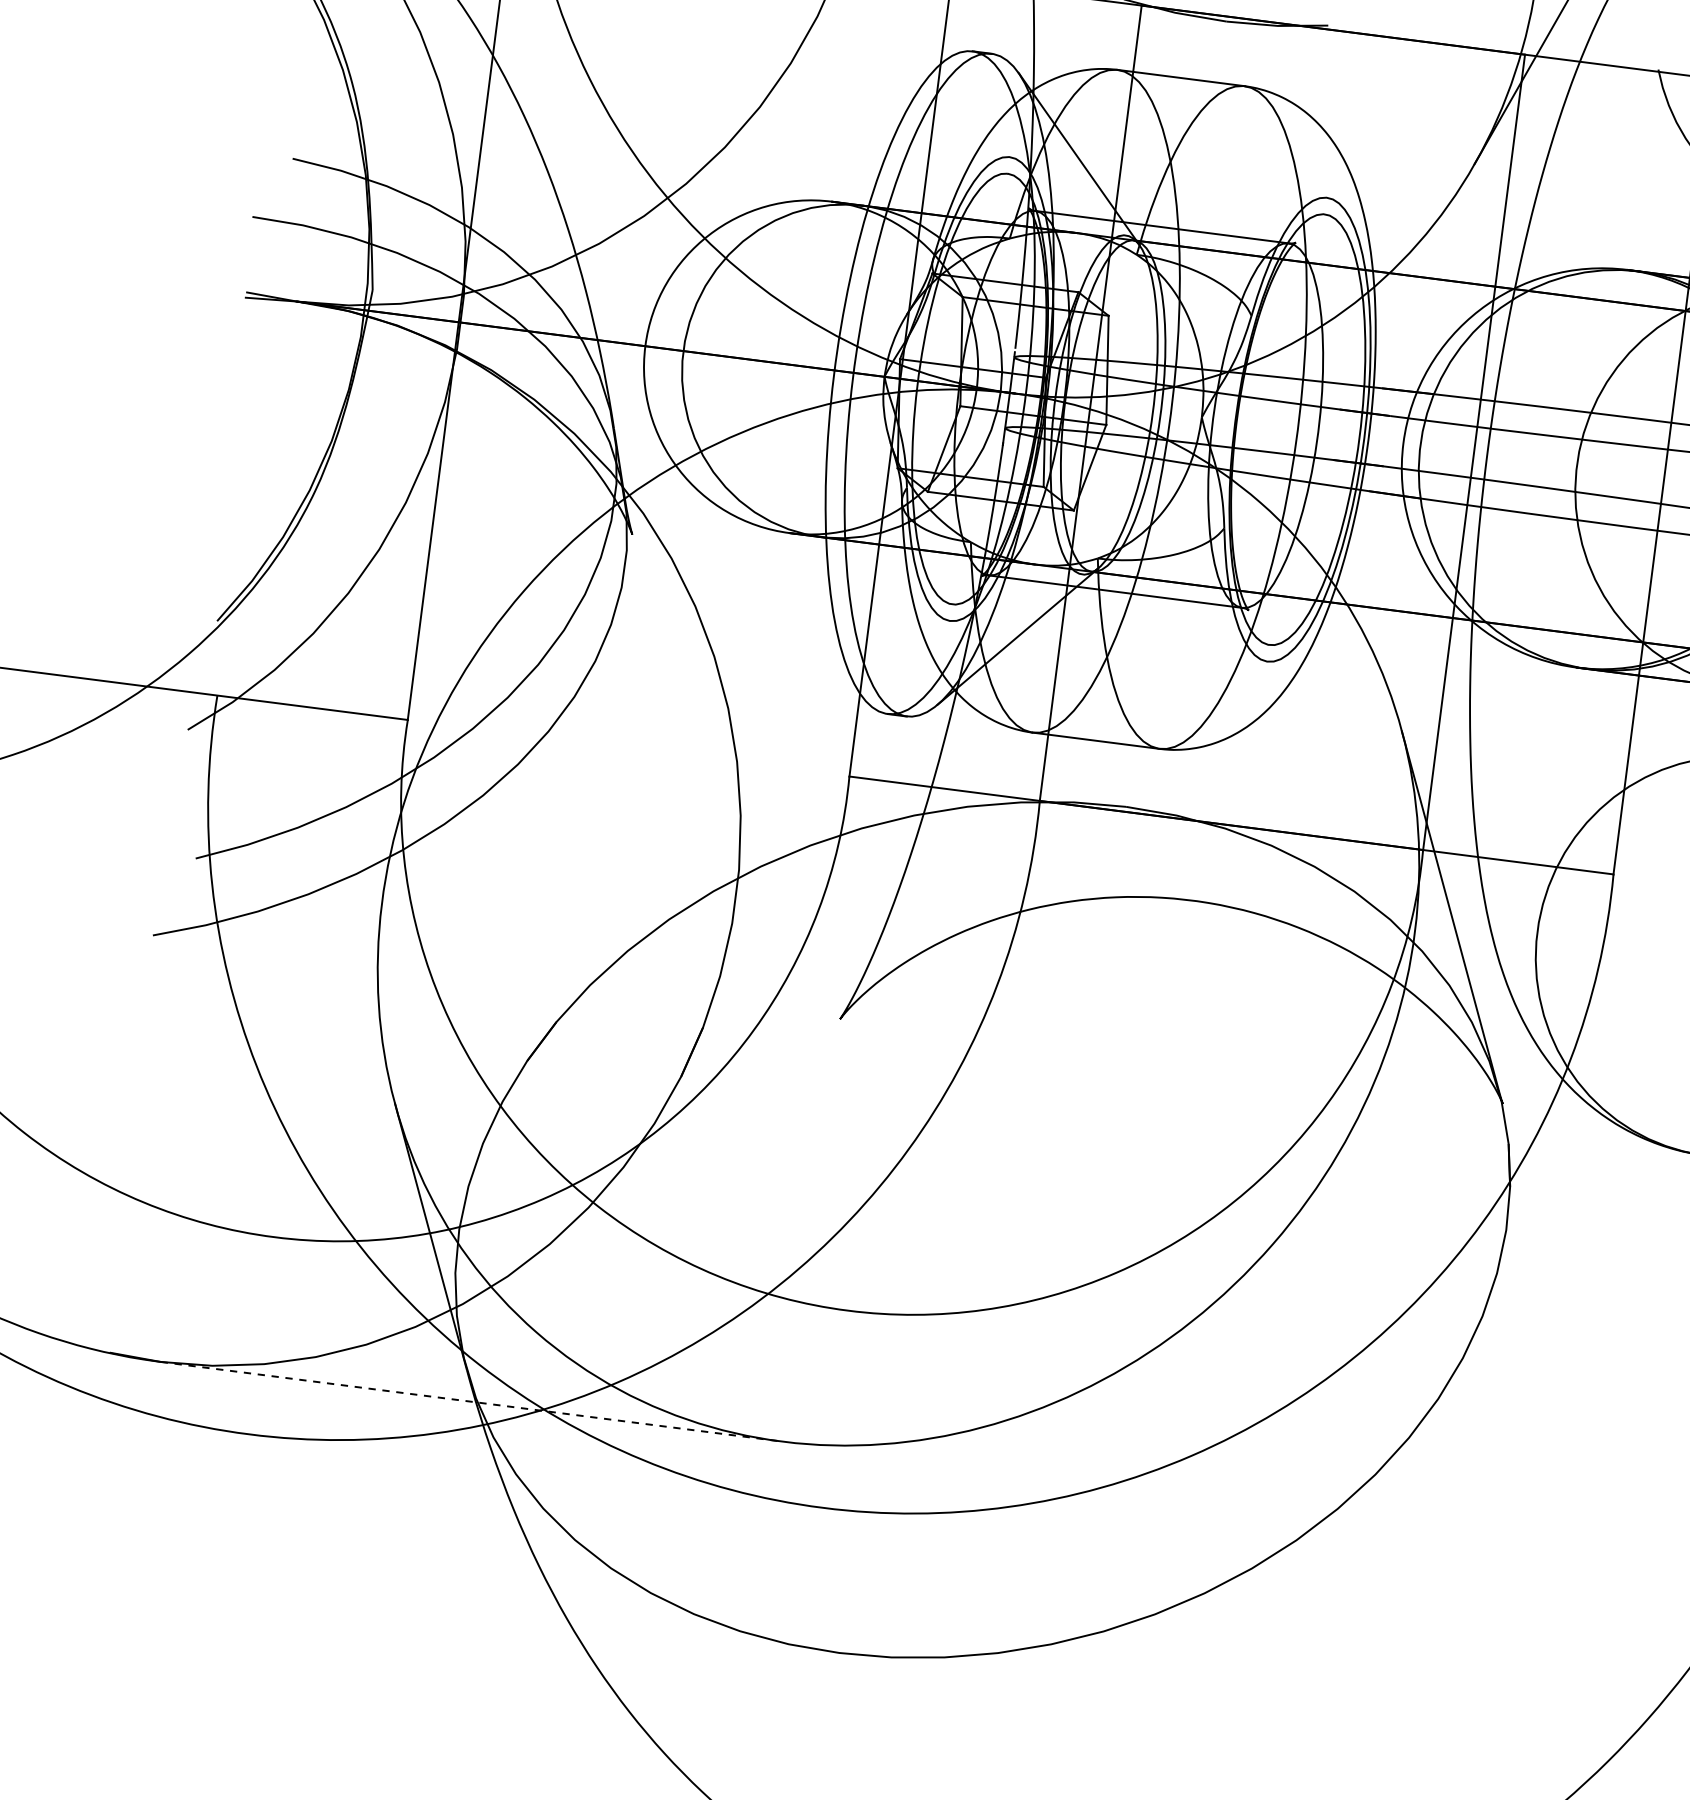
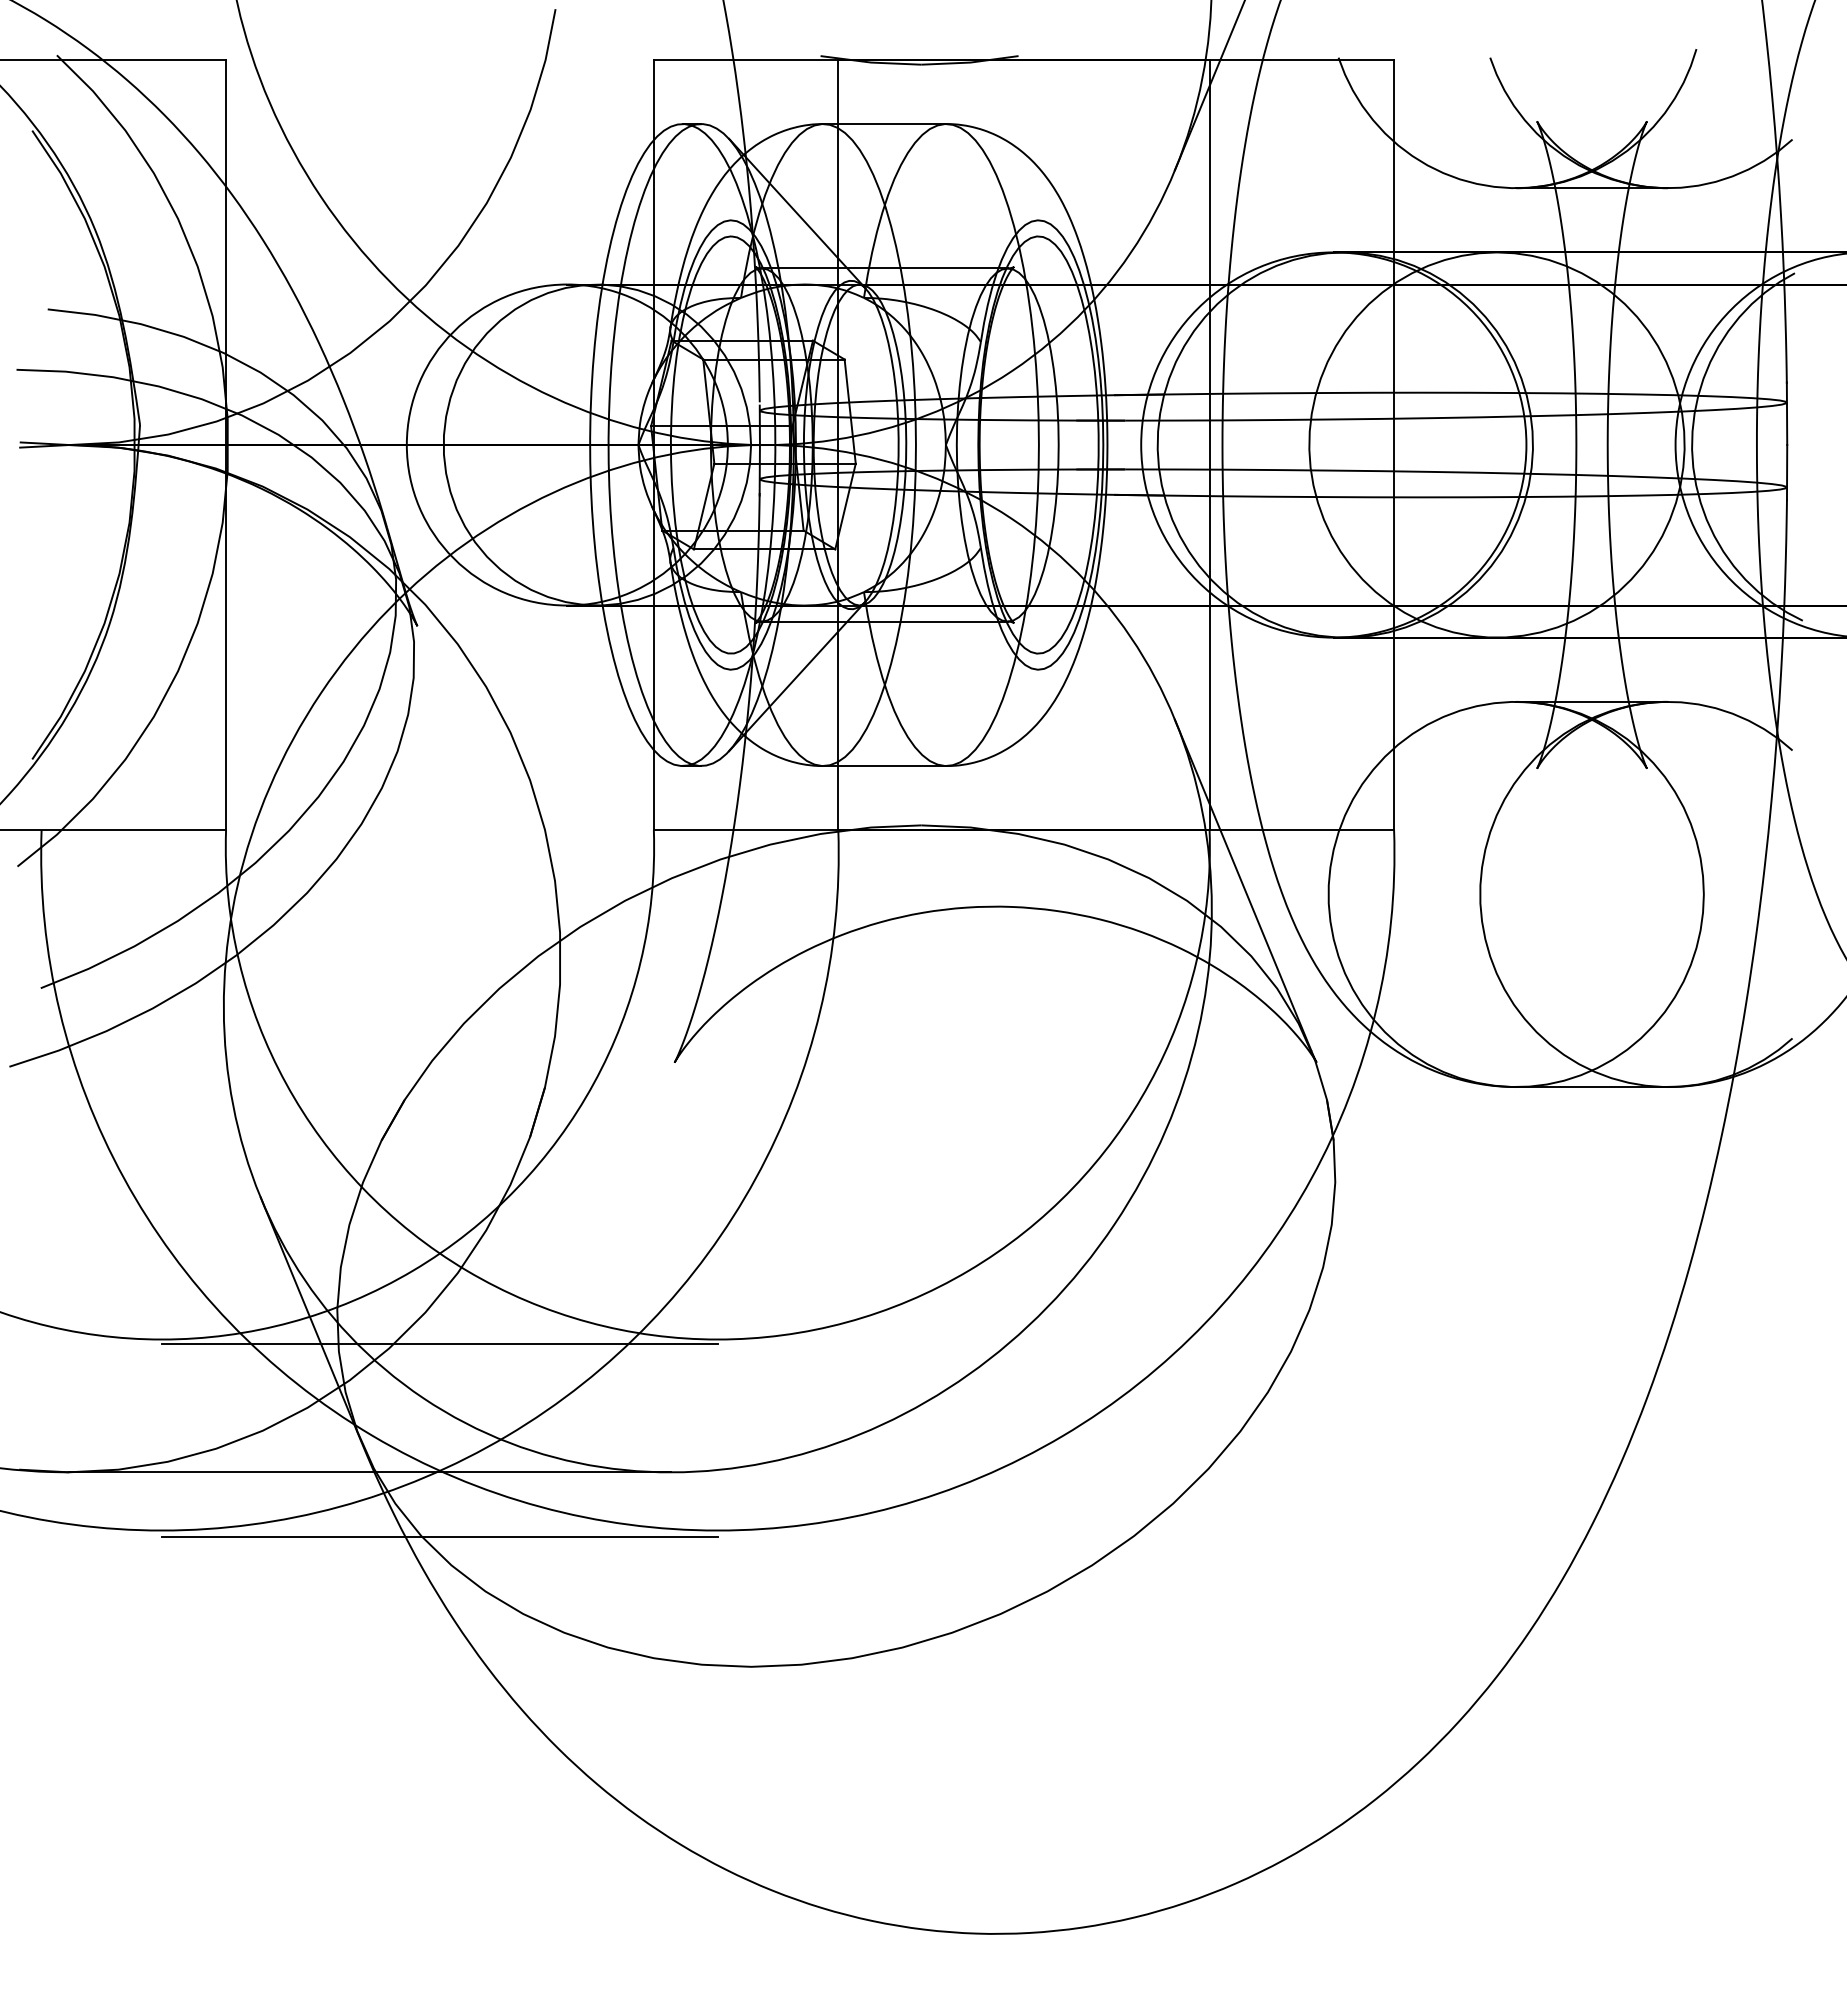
line: (560, 1277) -> (439, 1343), added
line: (472, 1402) -> (370, 1472), dashed -> solid
line: (534, 1477) -> (439, 1536), added

